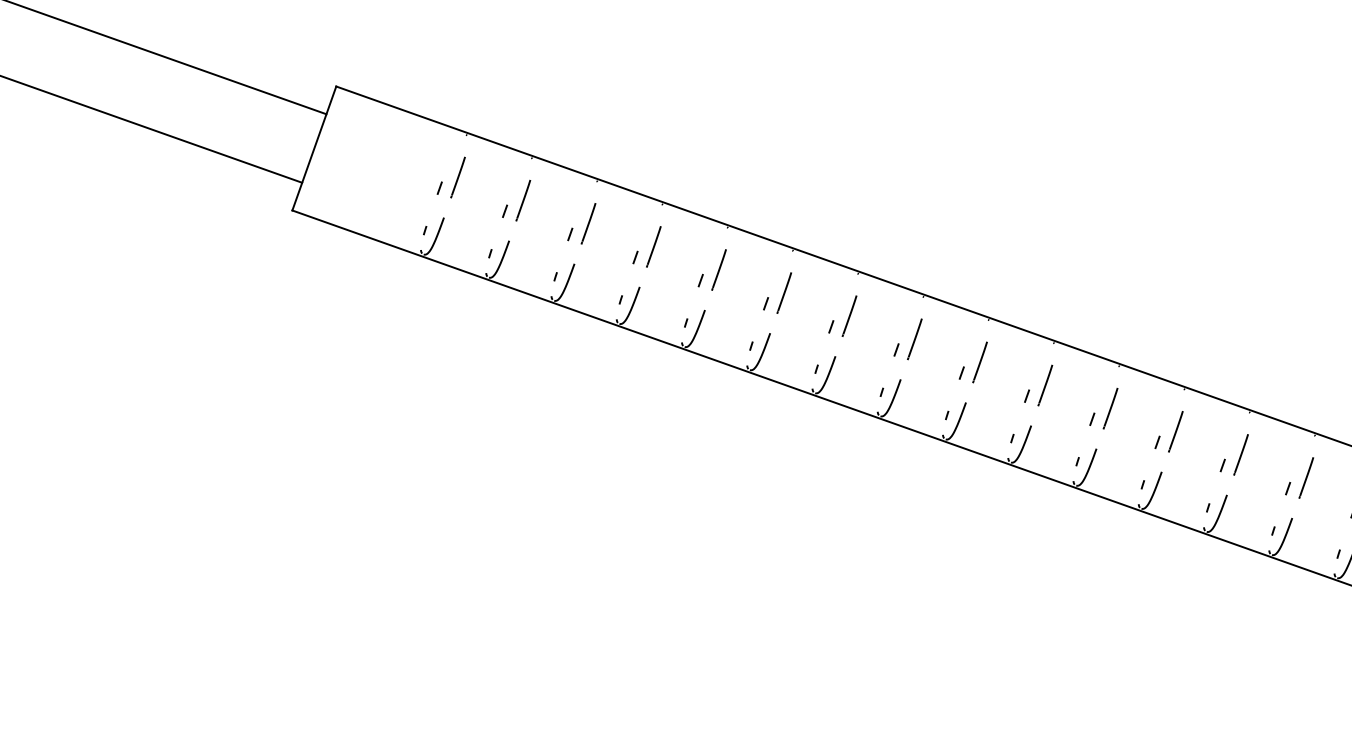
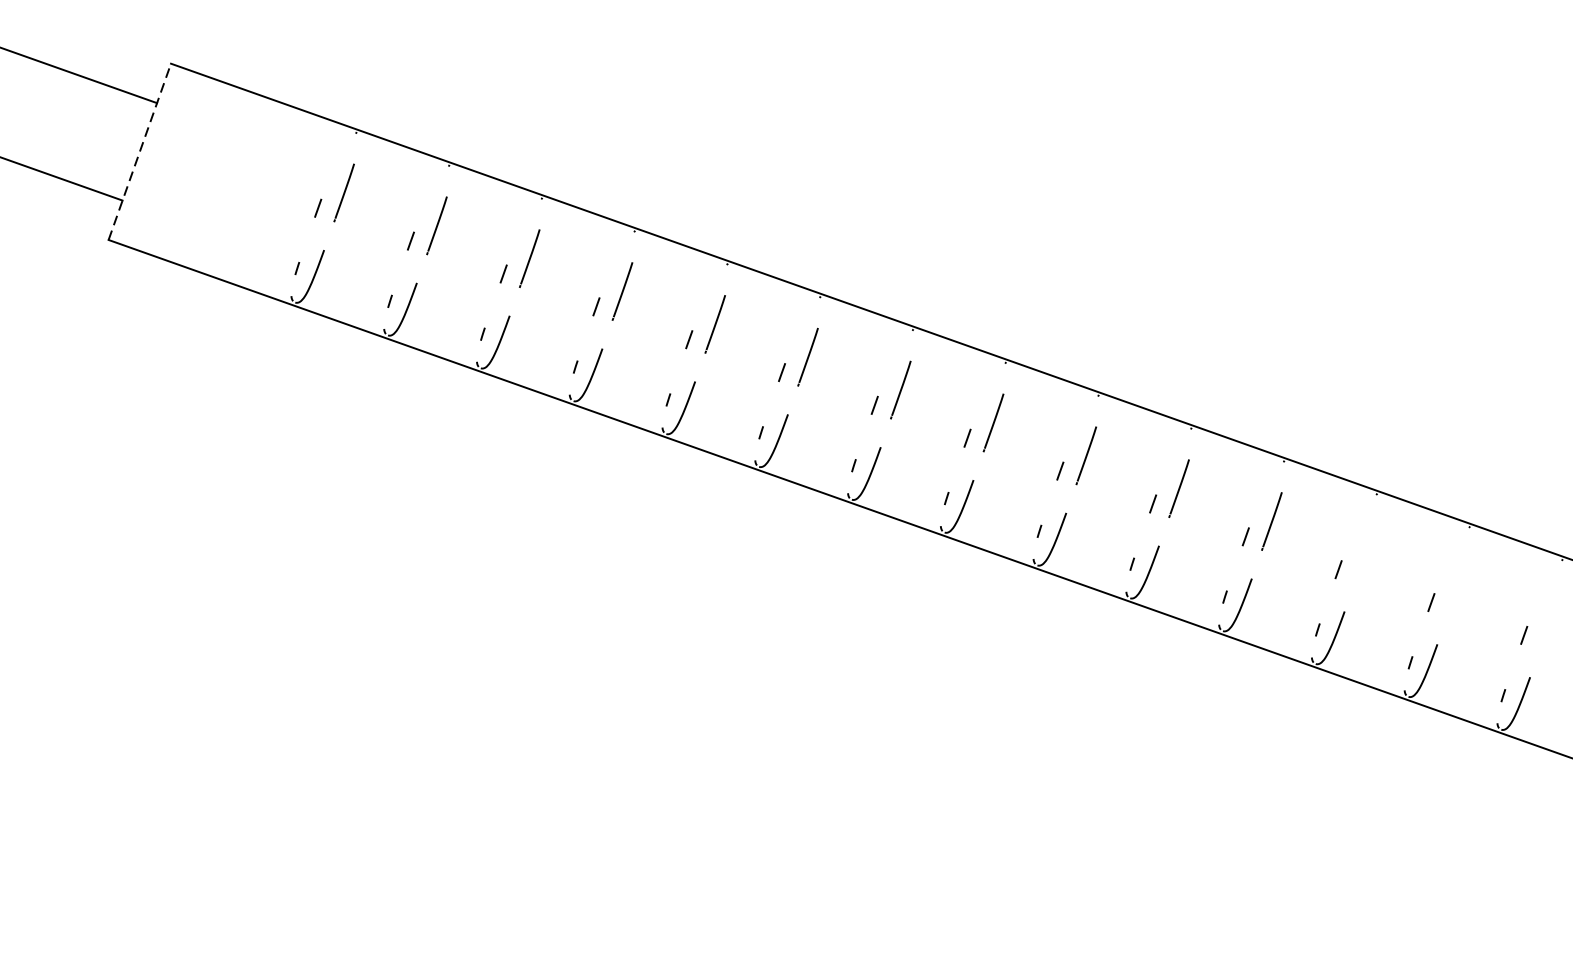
line: (314, 148) -> (140, 151), solid -> dashed
line: (1175, 431) -> (1364, 554), removed
line: (1240, 454) -> (1456, 586), removed
line: (1306, 477) -> (1550, 619), removed

